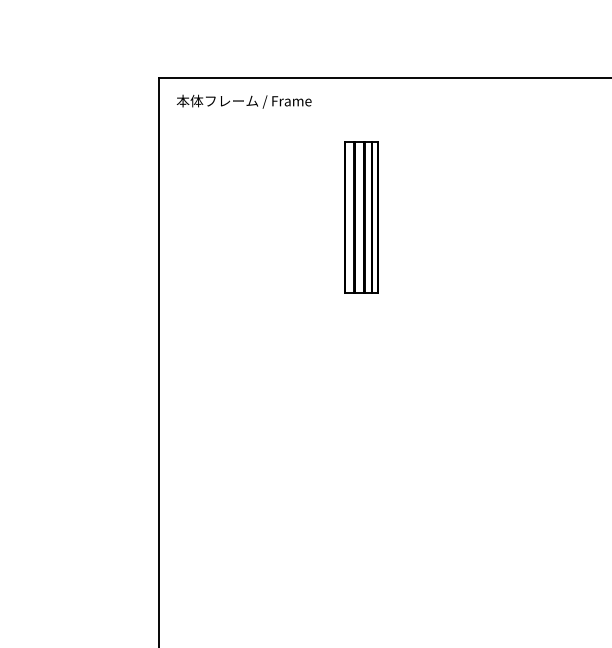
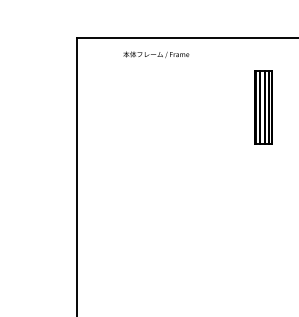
text: (244, 101) -> (156, 54), moved
part: (361, 217) -> (263, 107), moved

